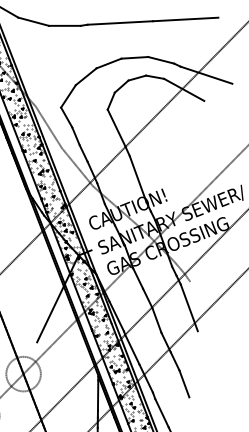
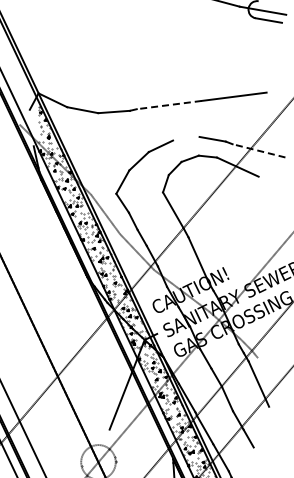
line: (120, 23) -> (169, 105), solid -> dashed
line: (135, 57) -> (186, 138), removed
line: (206, 74) -> (258, 150), solid -> dashed
line: (184, 384) -> (259, 460), removed

